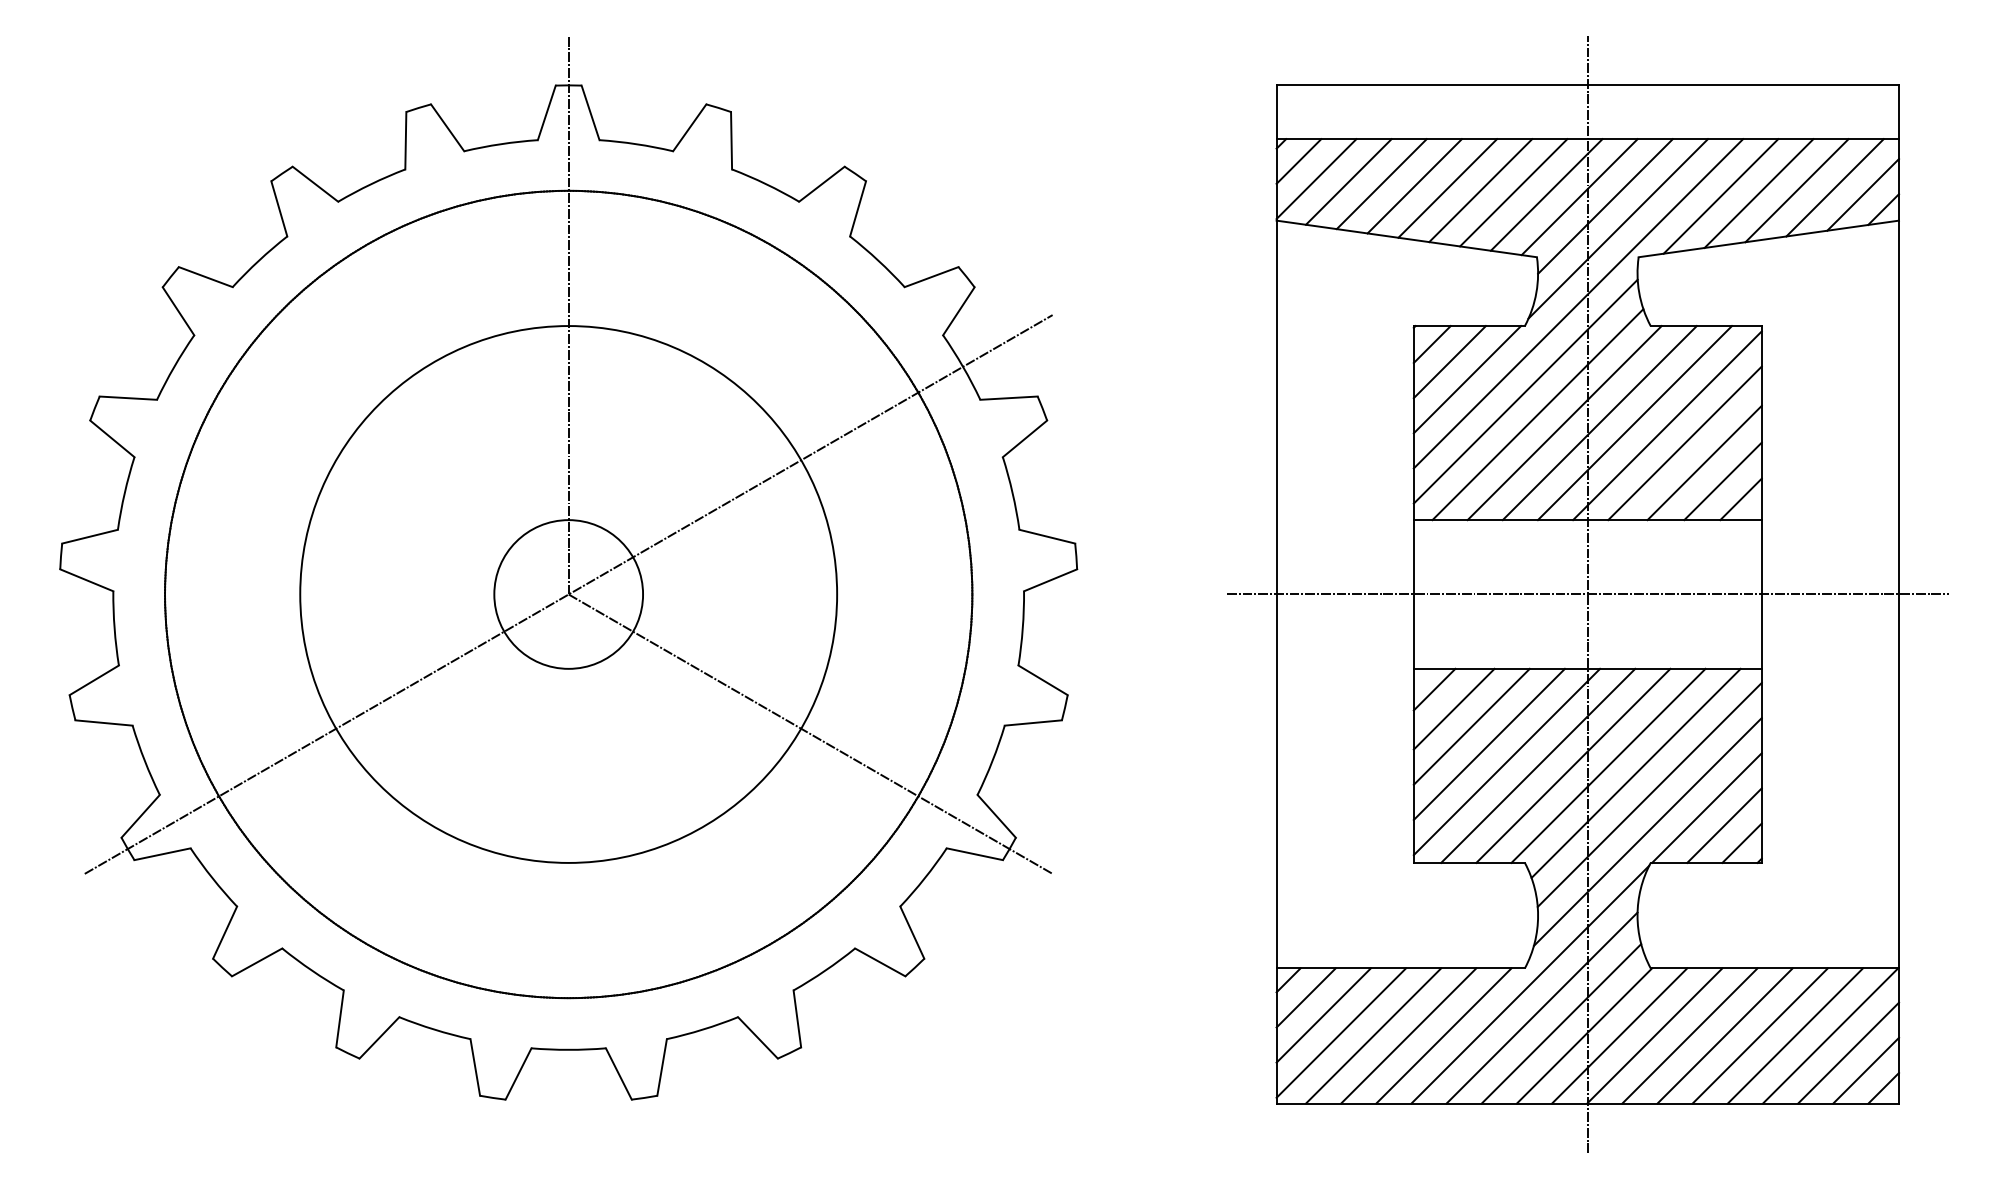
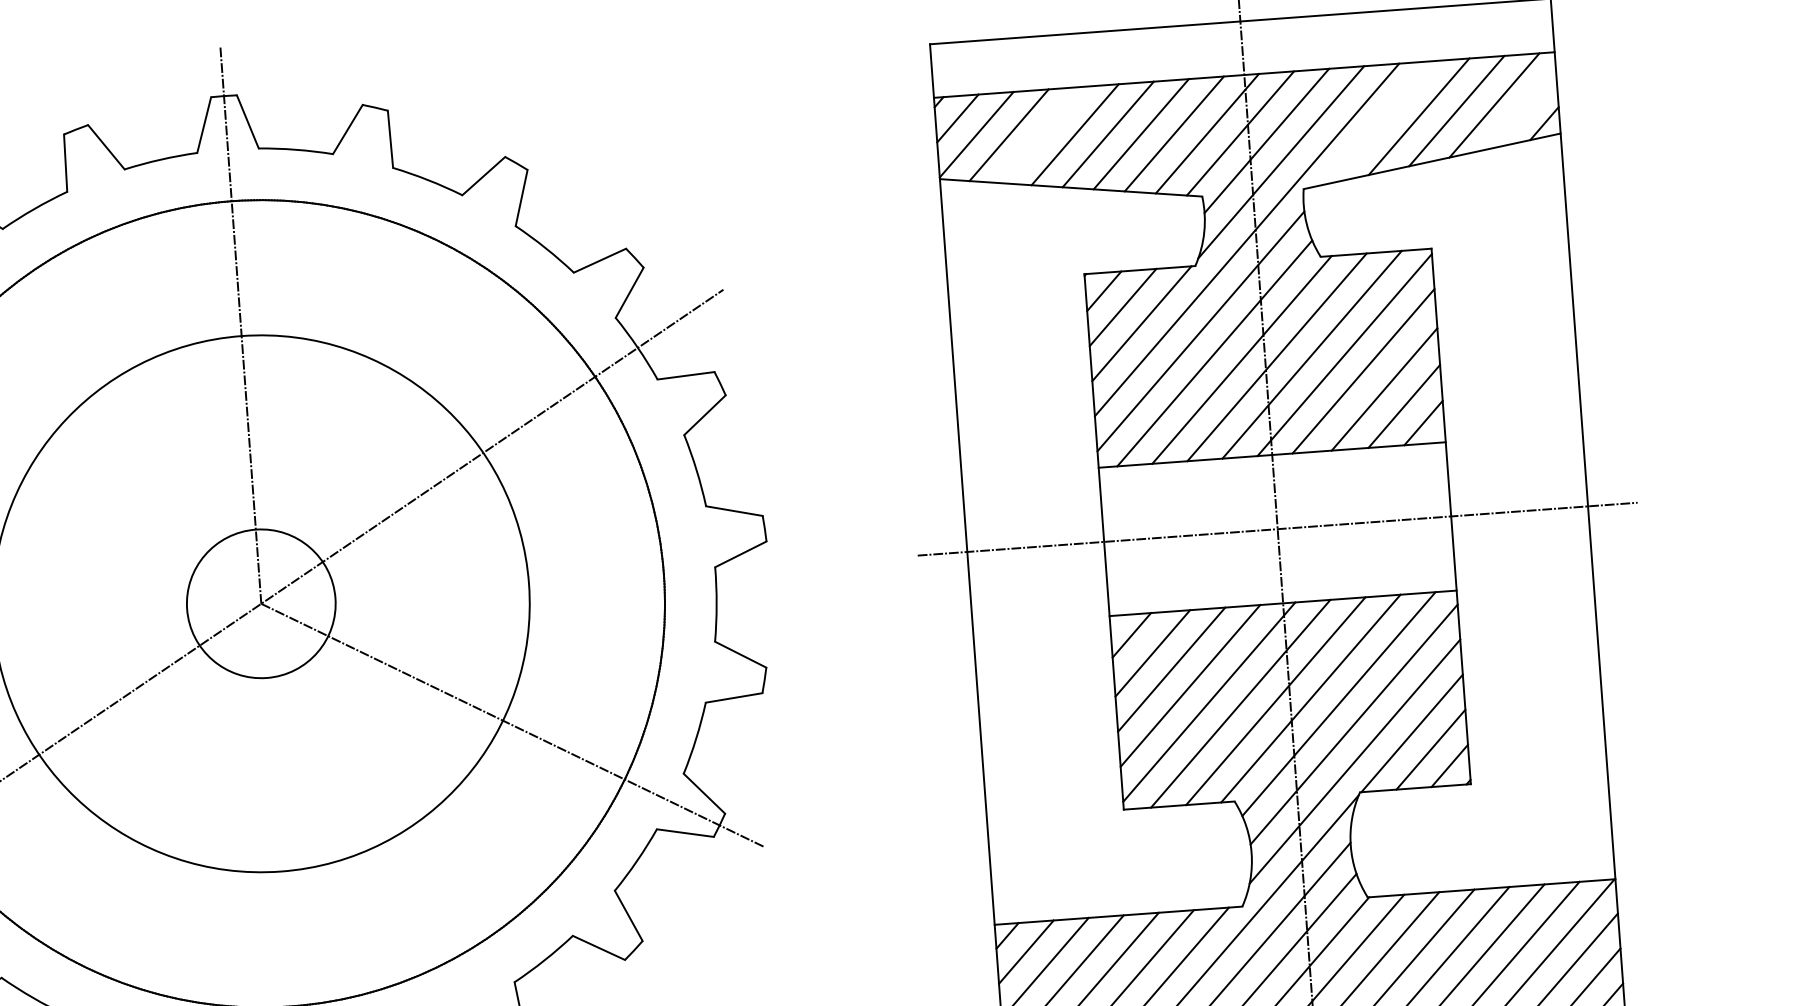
line: (1381, 184) -> (1041, 135), removed
line: (1863, 194) -> (1523, 110), removed
line: (1720, 196) -> (1380, 122), removed

